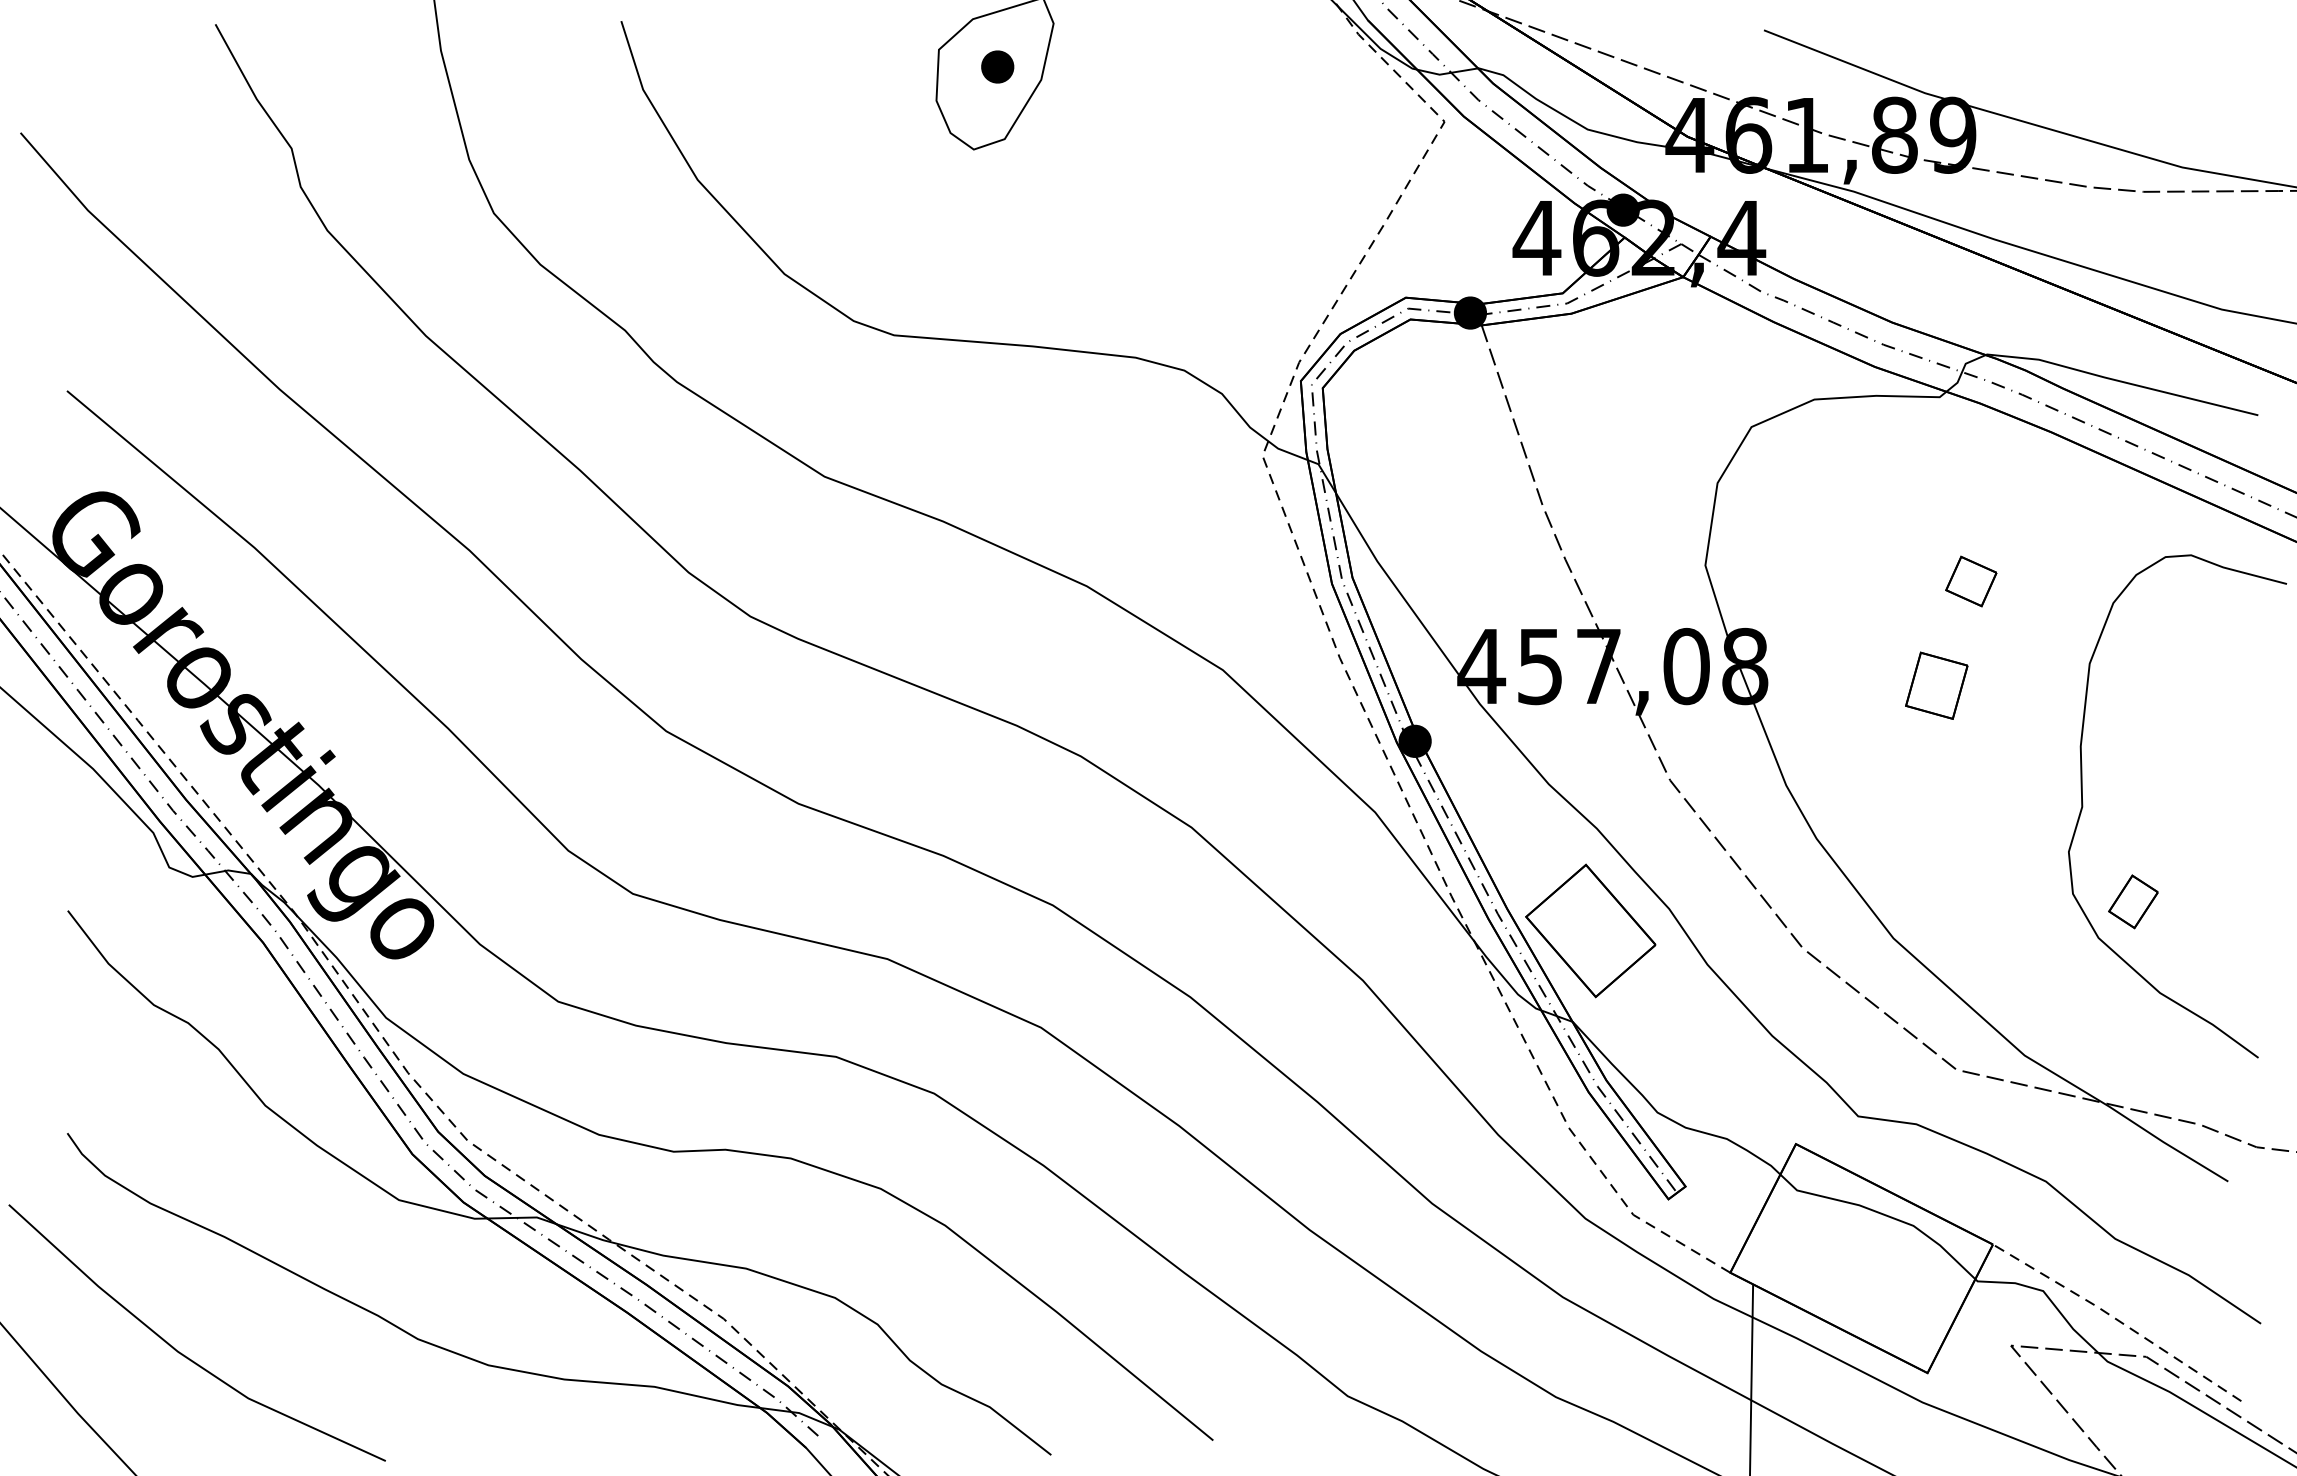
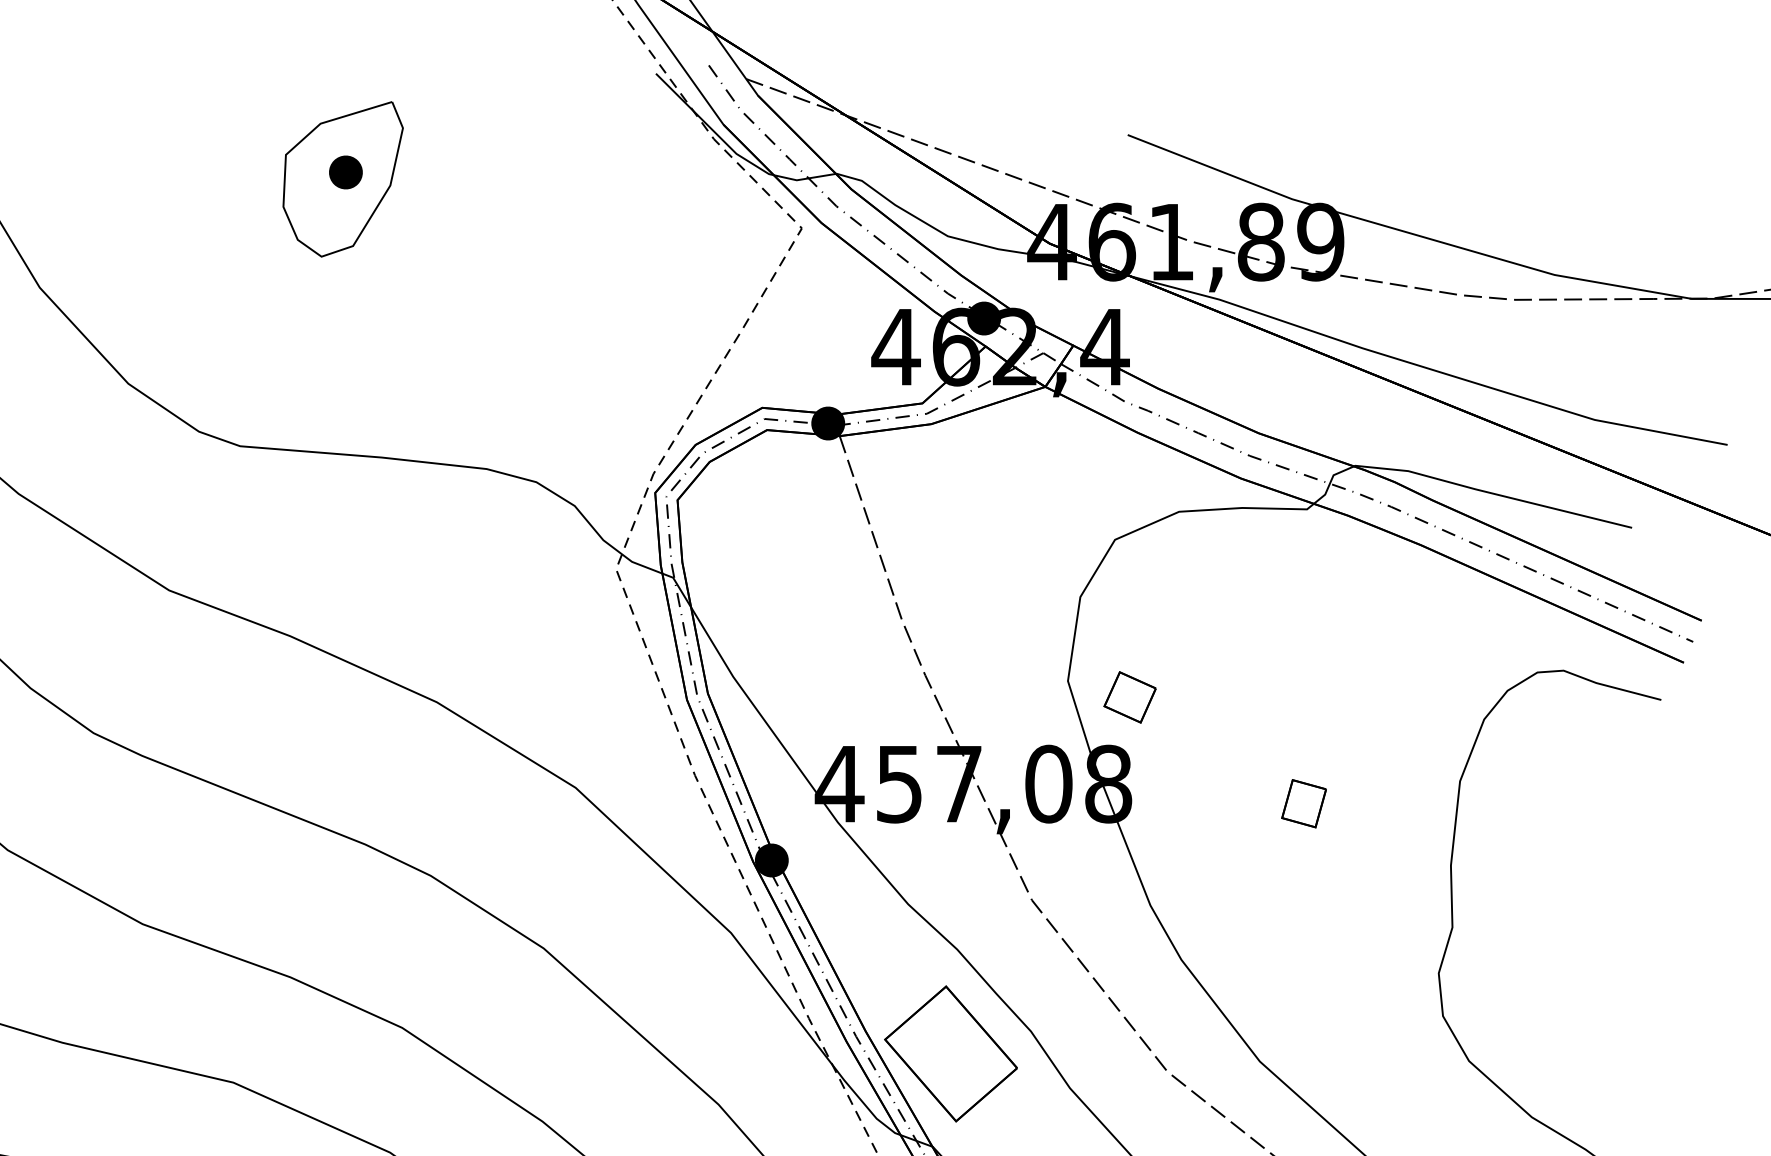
part: (1971, 581) -> (1130, 697), moved
part: (1936, 685) -> (1303, 803), size x0.7
part: (2133, 901) -> (1504, 1023), removed

